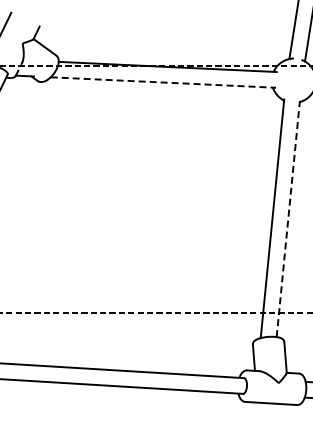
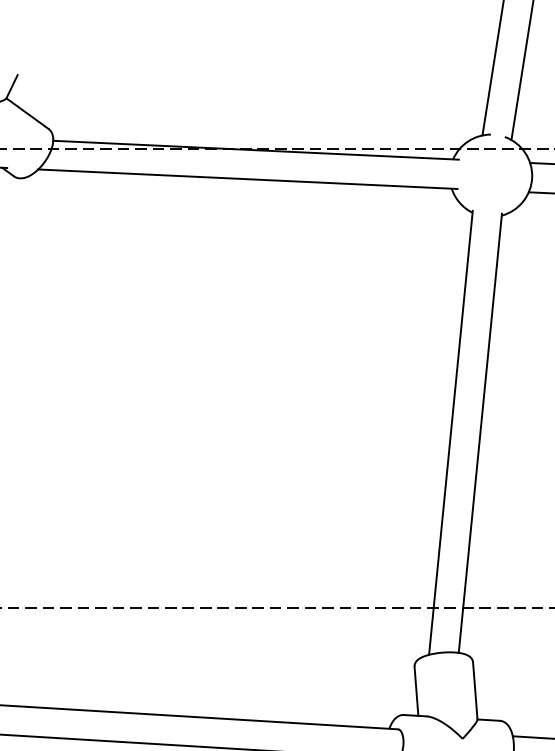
line: (163, 82) -> (248, 179), dashed -> solid
line: (288, 219) -> (480, 434), dashed -> solid

